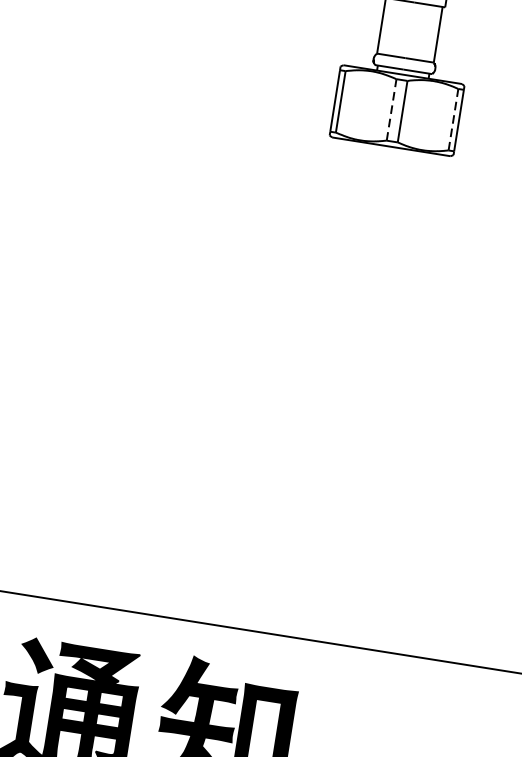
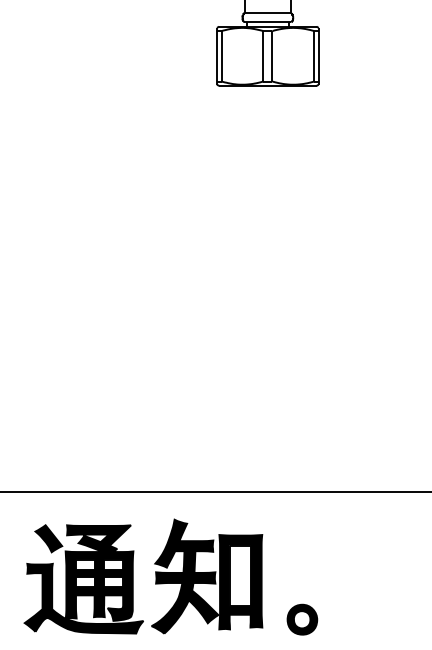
line: (391, 108) -> (263, 55), dashed -> solid
line: (453, 118) -> (314, 55), dashed -> solid

